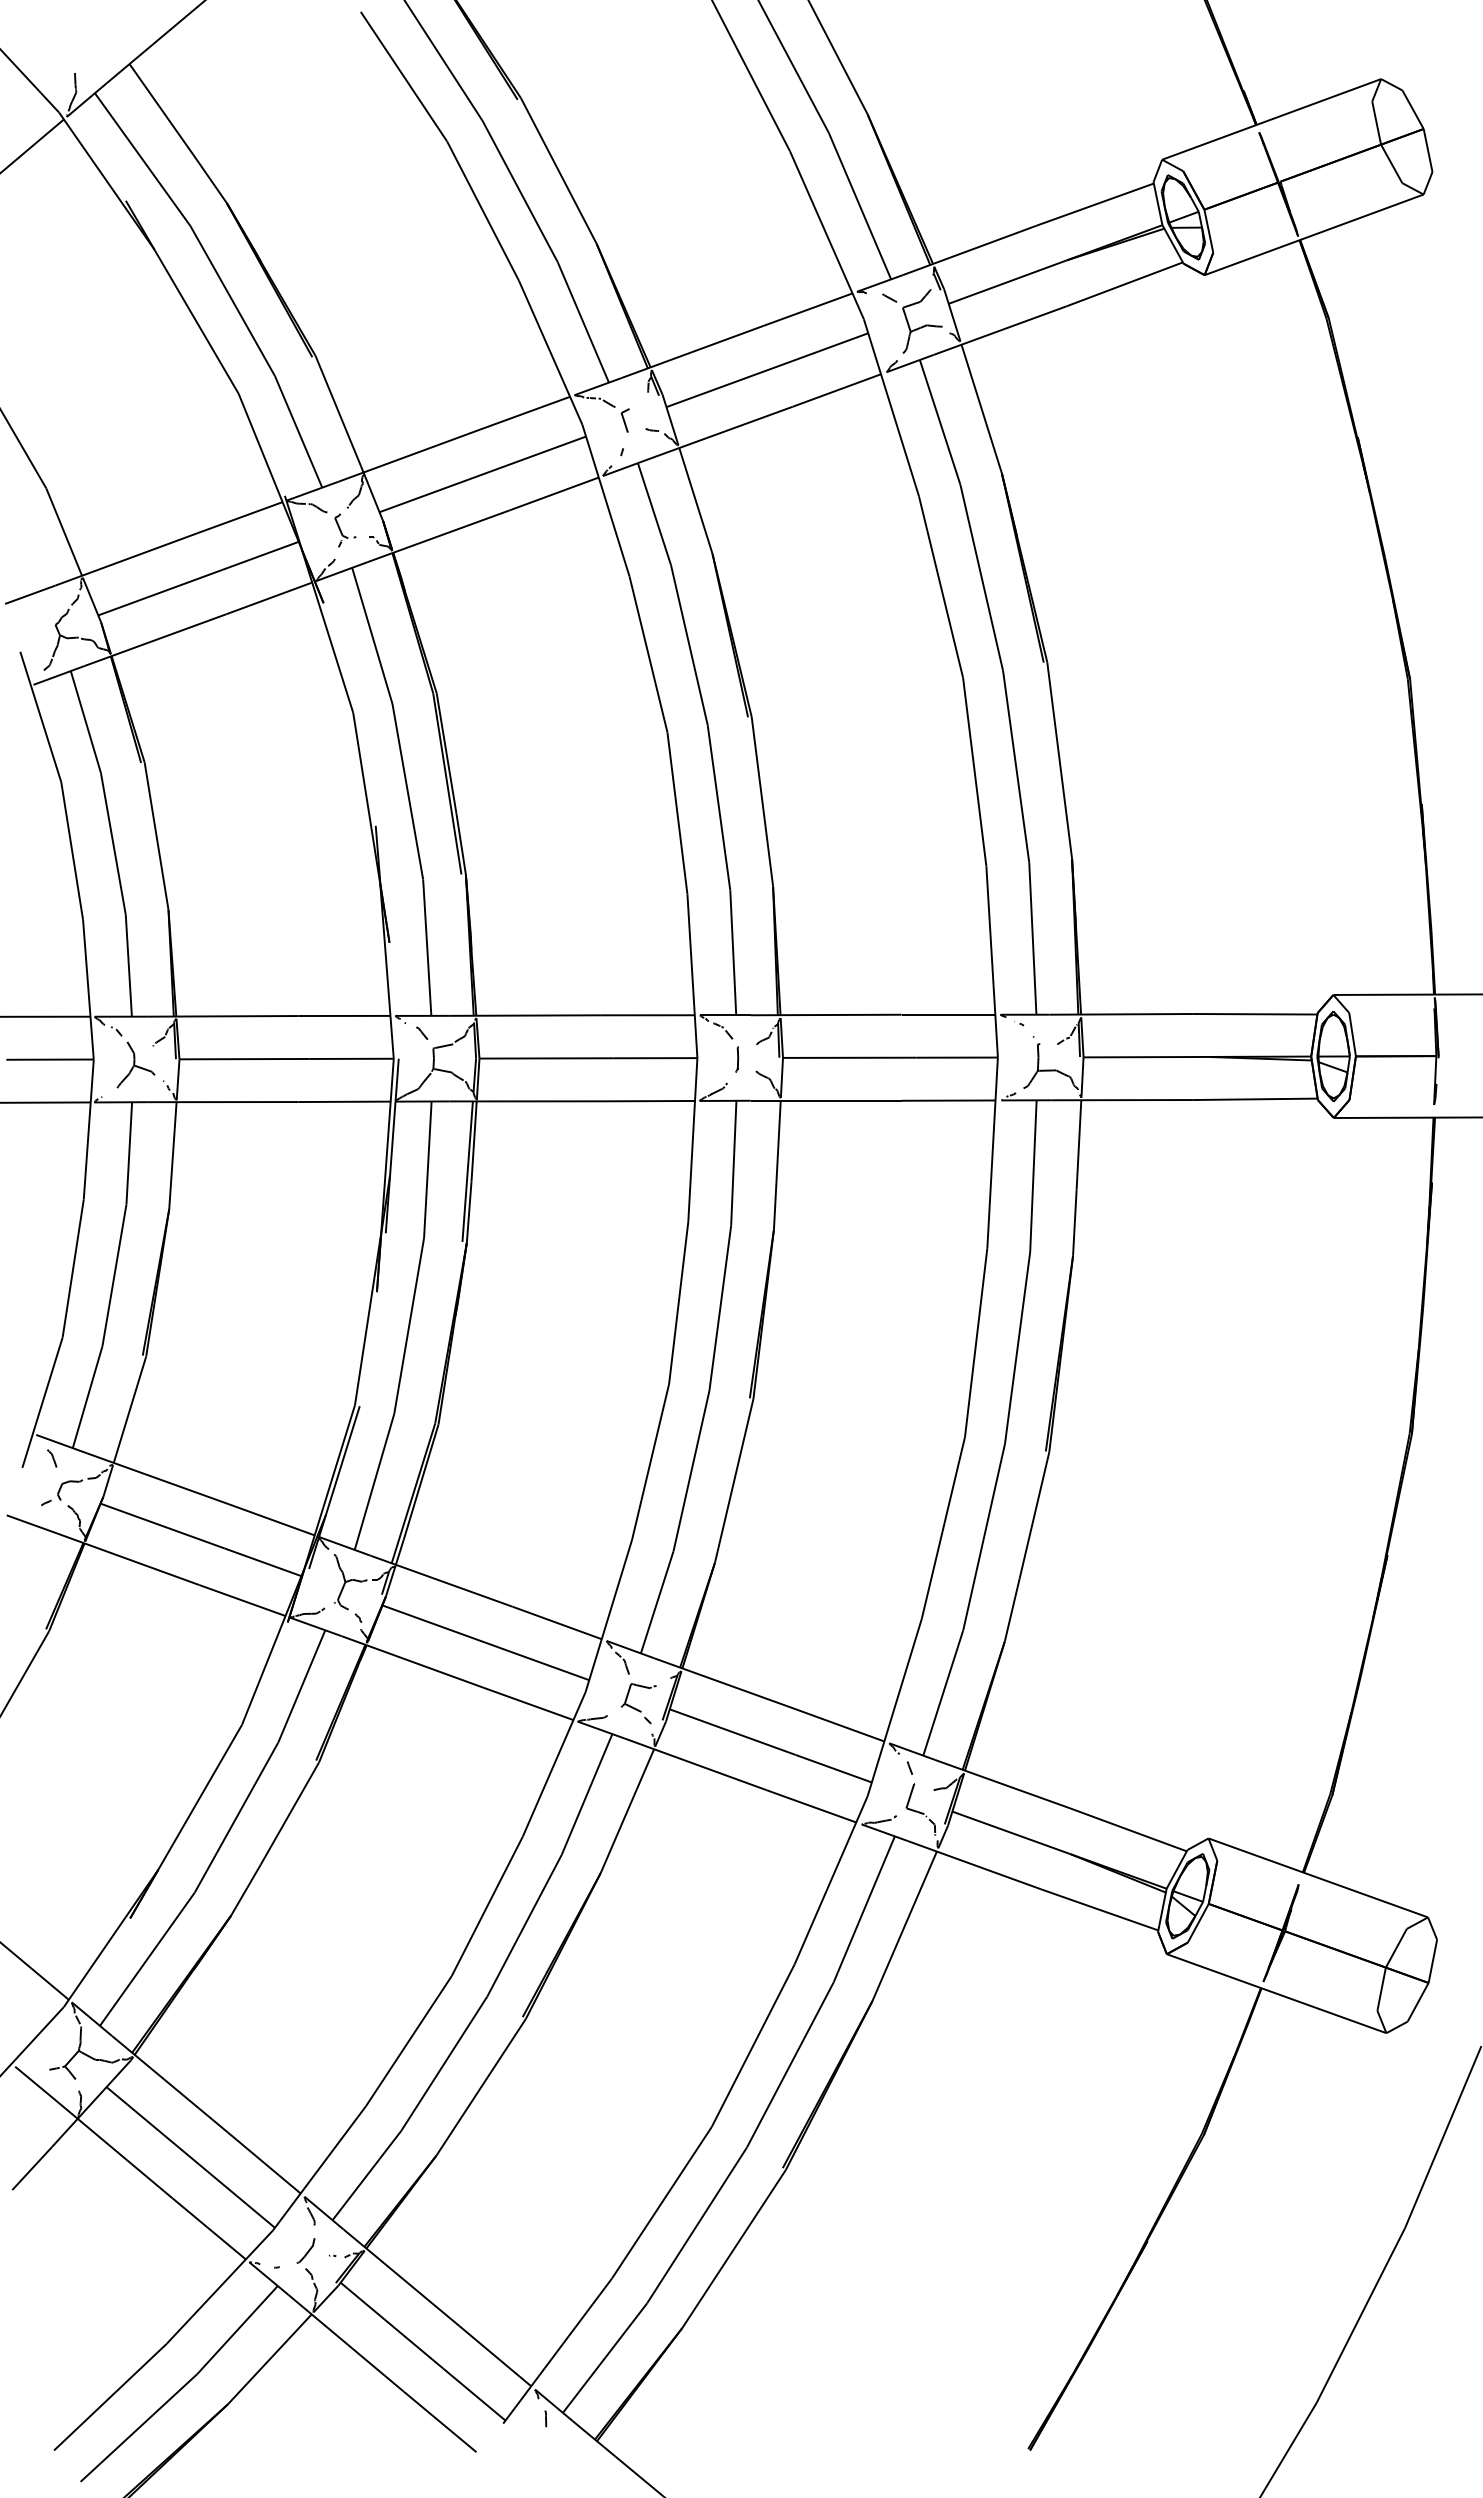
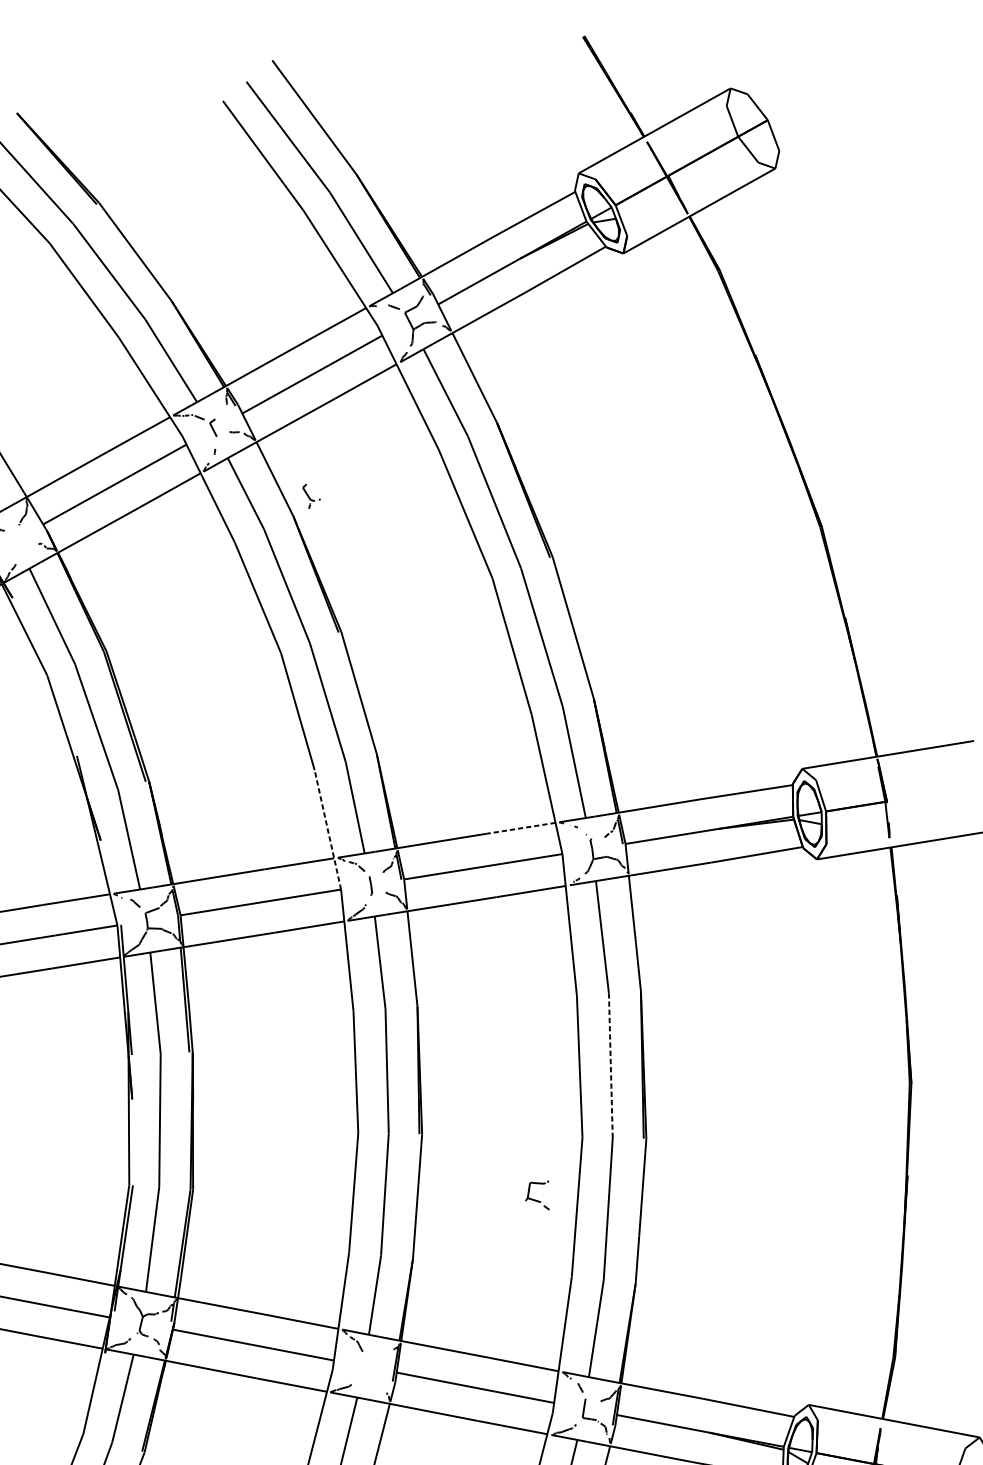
part: (345, 530) -> (312, 495), moved
line: (692, 975) -> (327, 829), solid -> dashed
line: (948, 1014) -> (521, 828), solid -> dashed
line: (1017, 1347) -> (610, 1065), solid -> dashed
part: (638, 1703) -> (537, 1196), moved

